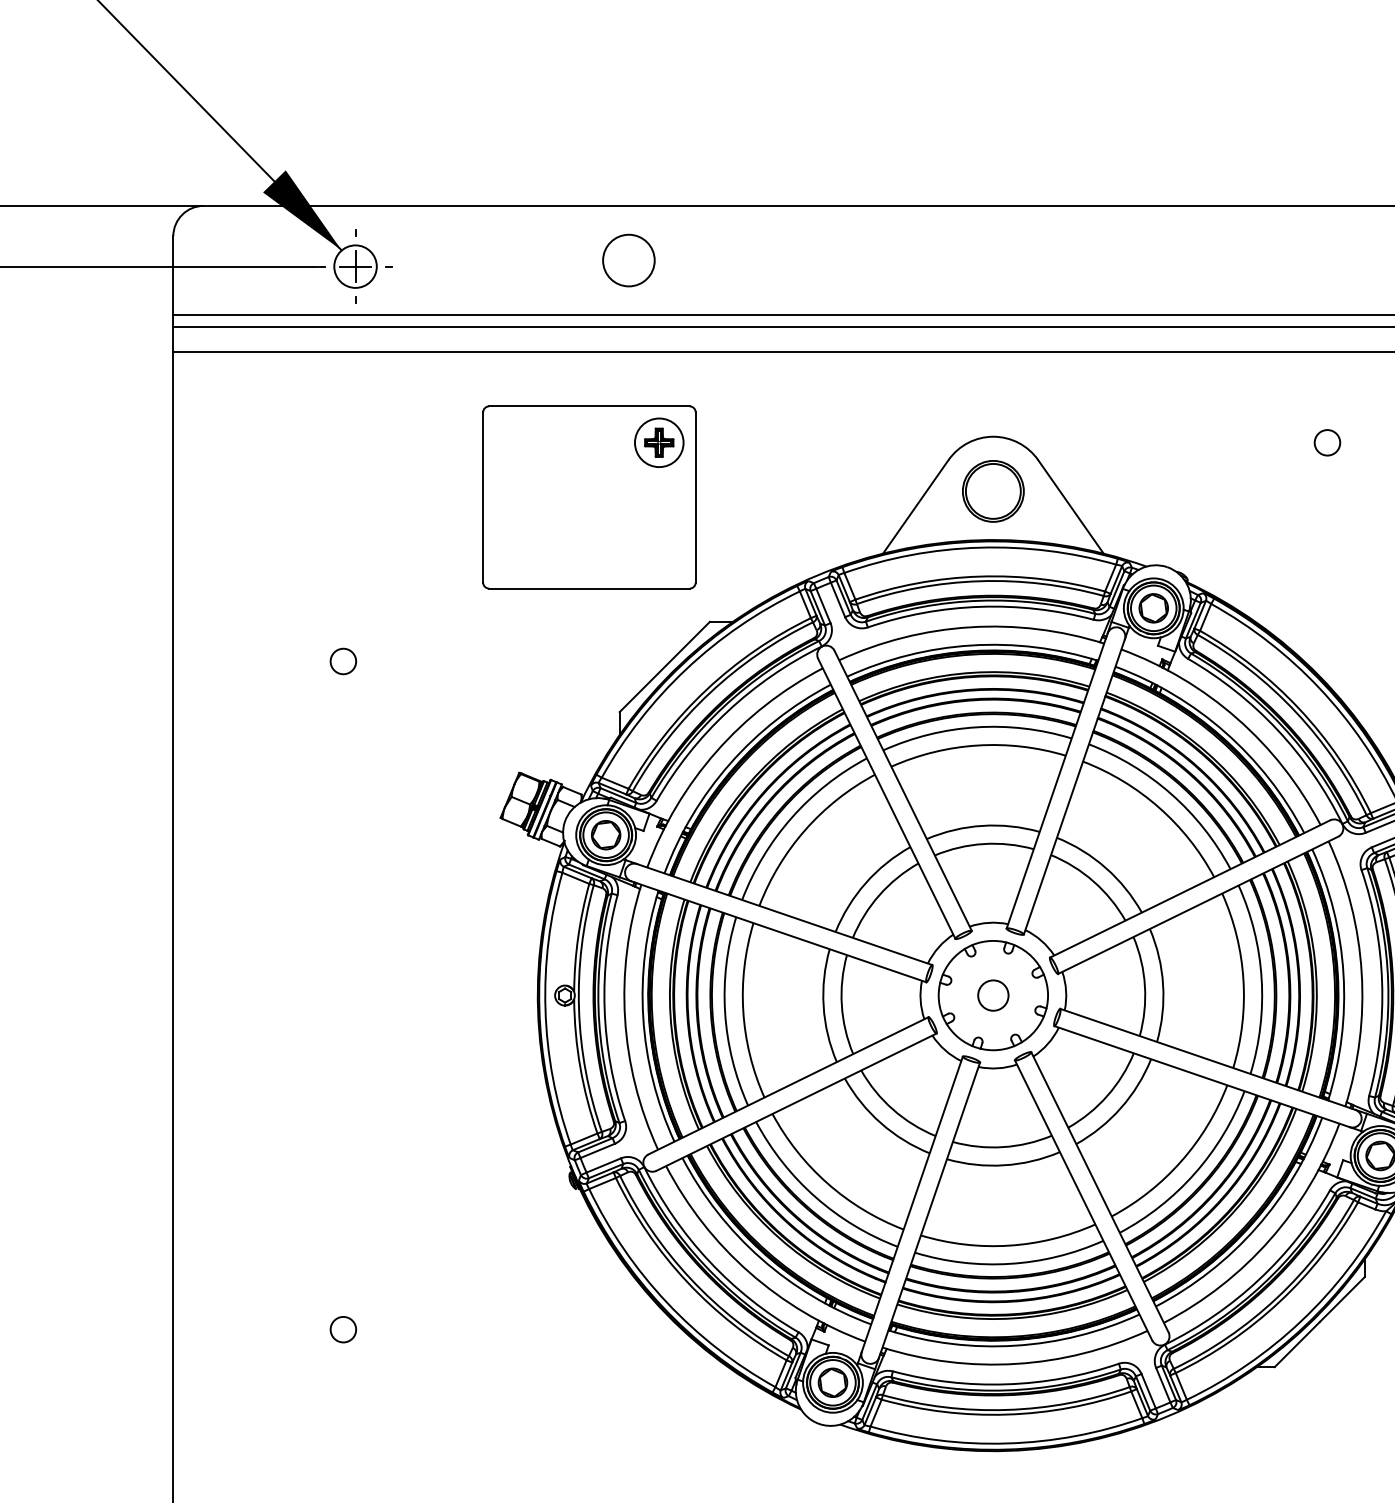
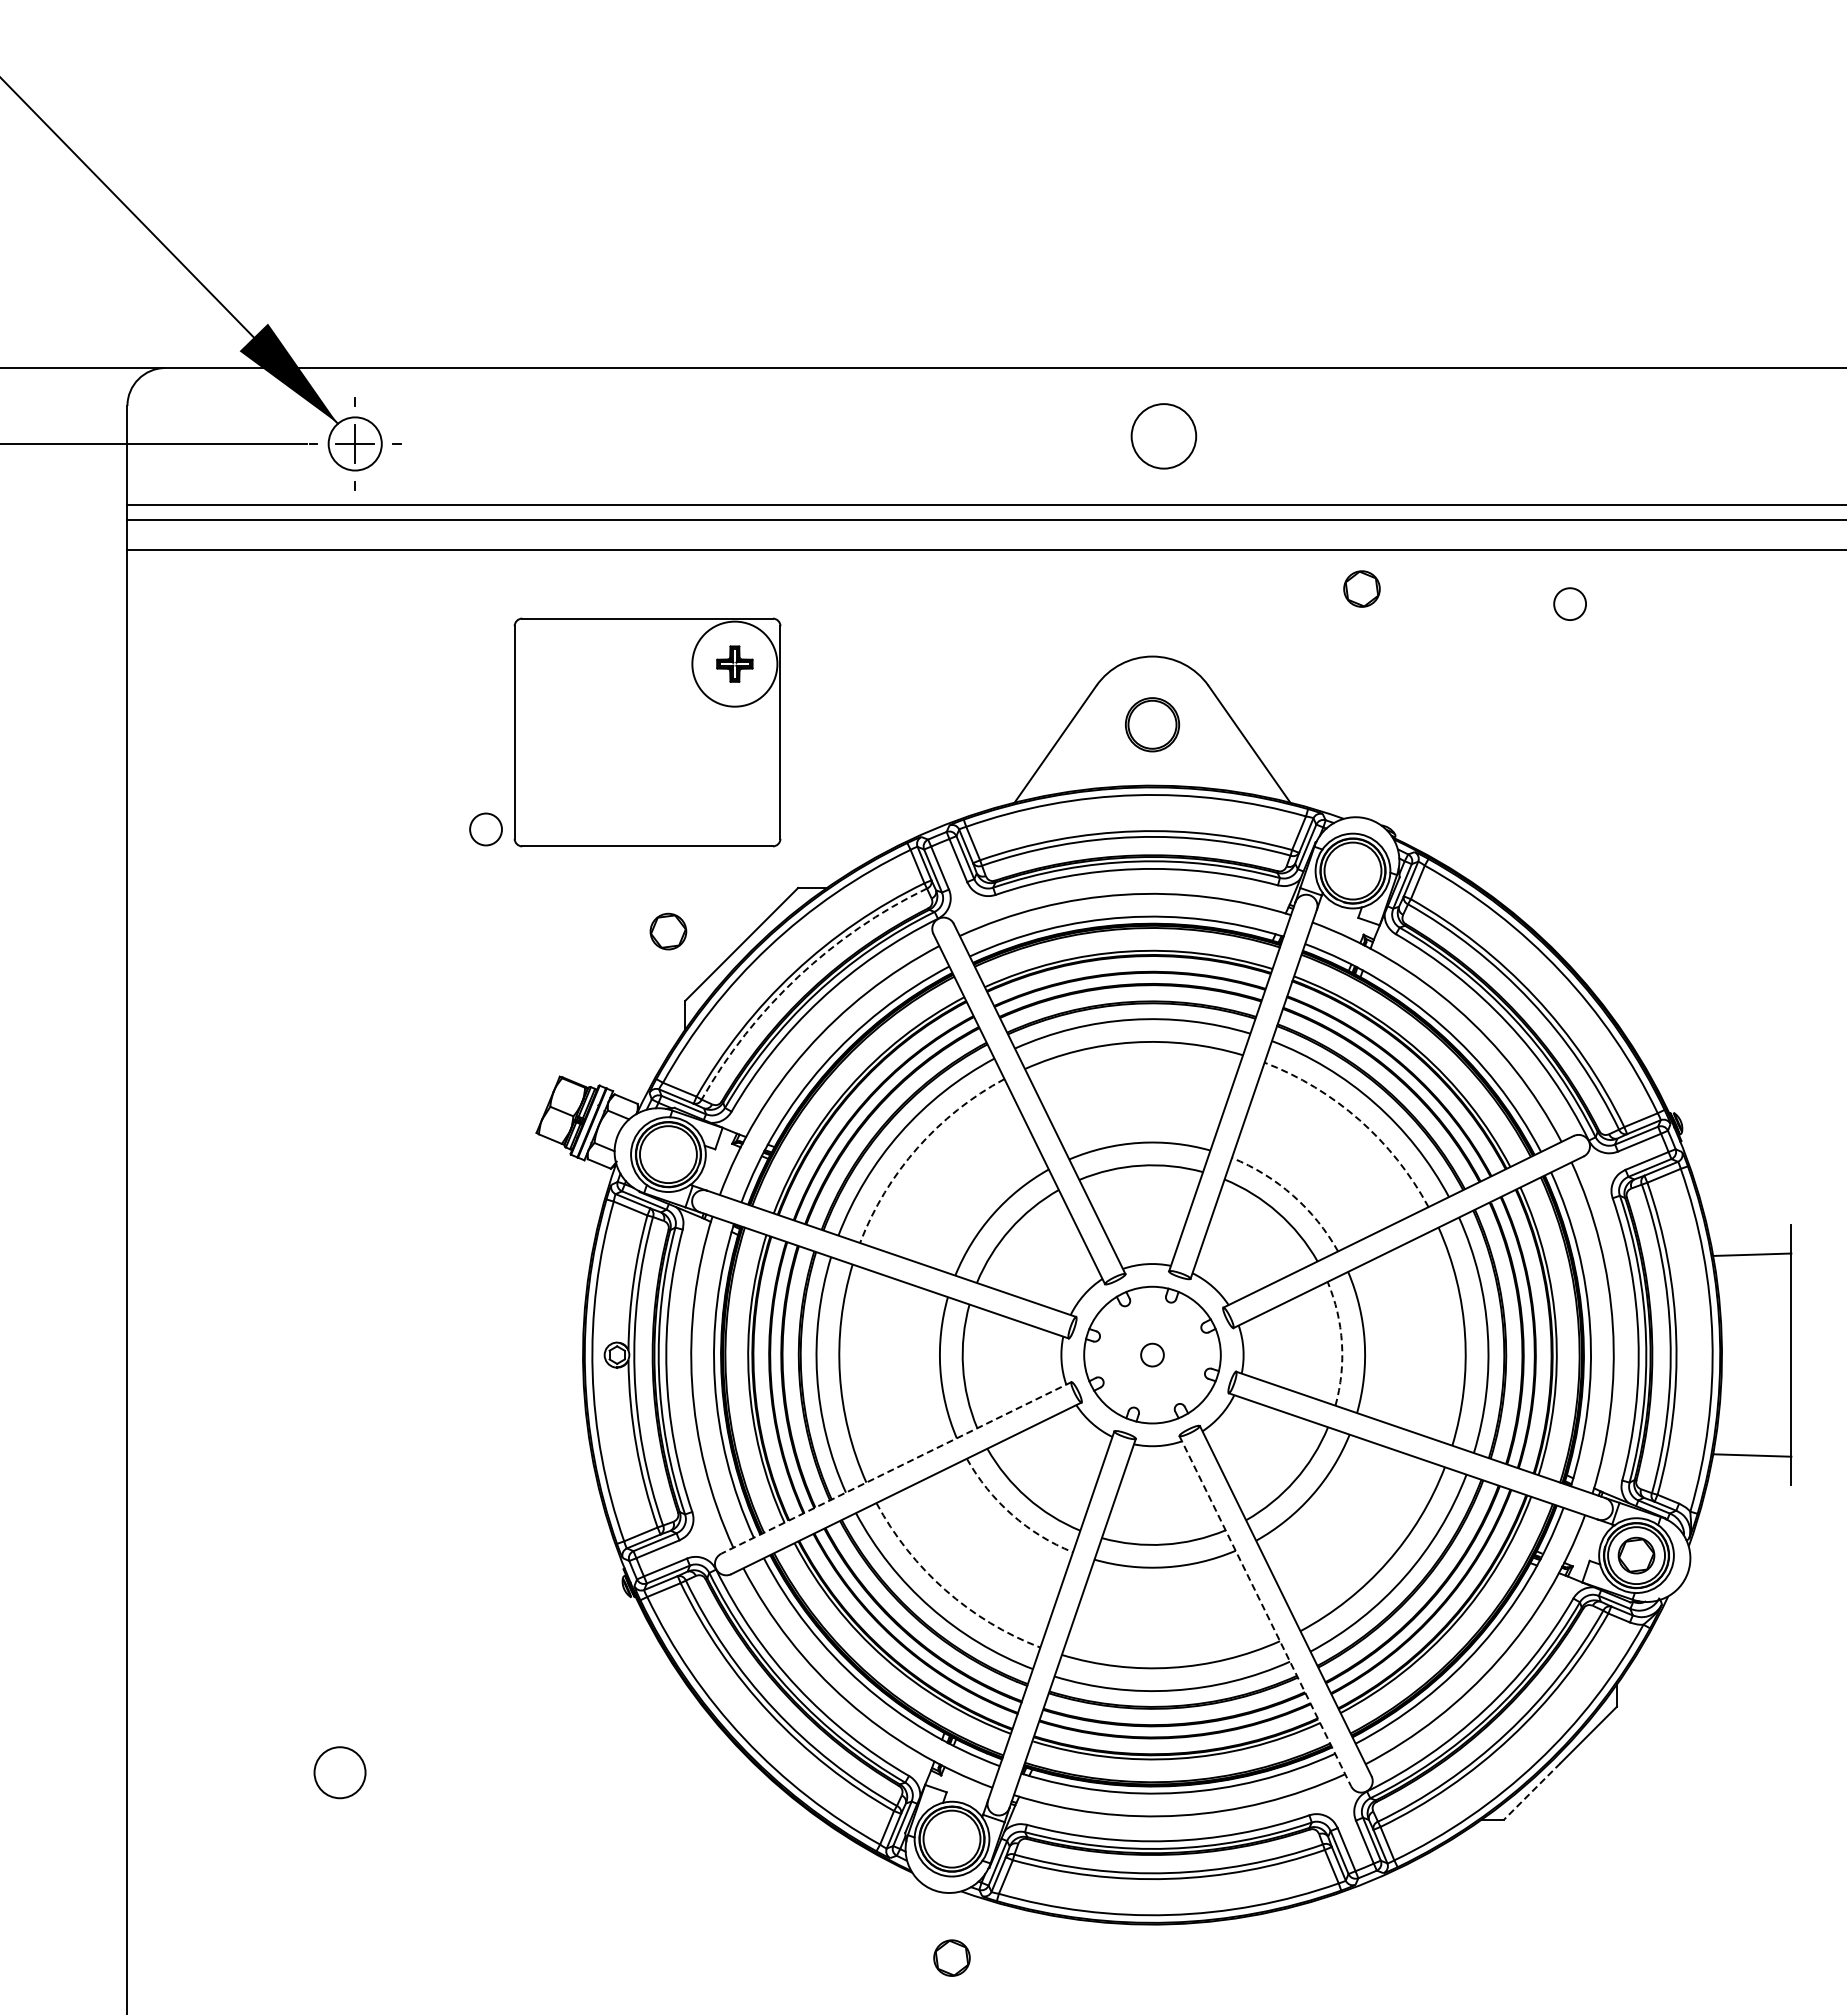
circle: (628, 260) -> (1163, 436), moved
circle: (658, 442) -> (734, 663), size x1.4
circle: (1326, 442) -> (1569, 603), moved
part: (993, 491) -> (1152, 724), size x0.7
part: (1153, 607) -> (1361, 588), moved
circle: (342, 661) -> (485, 829), moved
arc: (710, 692) -> (798, 976), solid -> dashed
arc: (1158, 807) -> (1359, 1120), solid -> dashed
arc: (805, 830) -> (917, 1148), solid -> dashed
part: (606, 835) -> (668, 931), moved
arc: (1106, 867) -> (1293, 1195), solid -> dashed
arc: (1144, 986) -> (1341, 1343), solid -> dashed
circle: (993, 995) -> (1152, 1355), size x0.6
line: (788, 1086) -> (896, 1468), solid -> dashed
arc: (880, 1123) -> (1011, 1514), solid -> dashed
arc: (827, 1183) -> (945, 1590), solid -> dashed
line: (1083, 1200) -> (1265, 1611), solid -> dashed
circle: (343, 1329) -> (340, 1772), size x1.6
line: (1297, 1344) -> (1532, 1791), solid -> dashed
part: (832, 1382) -> (951, 1957), moved

